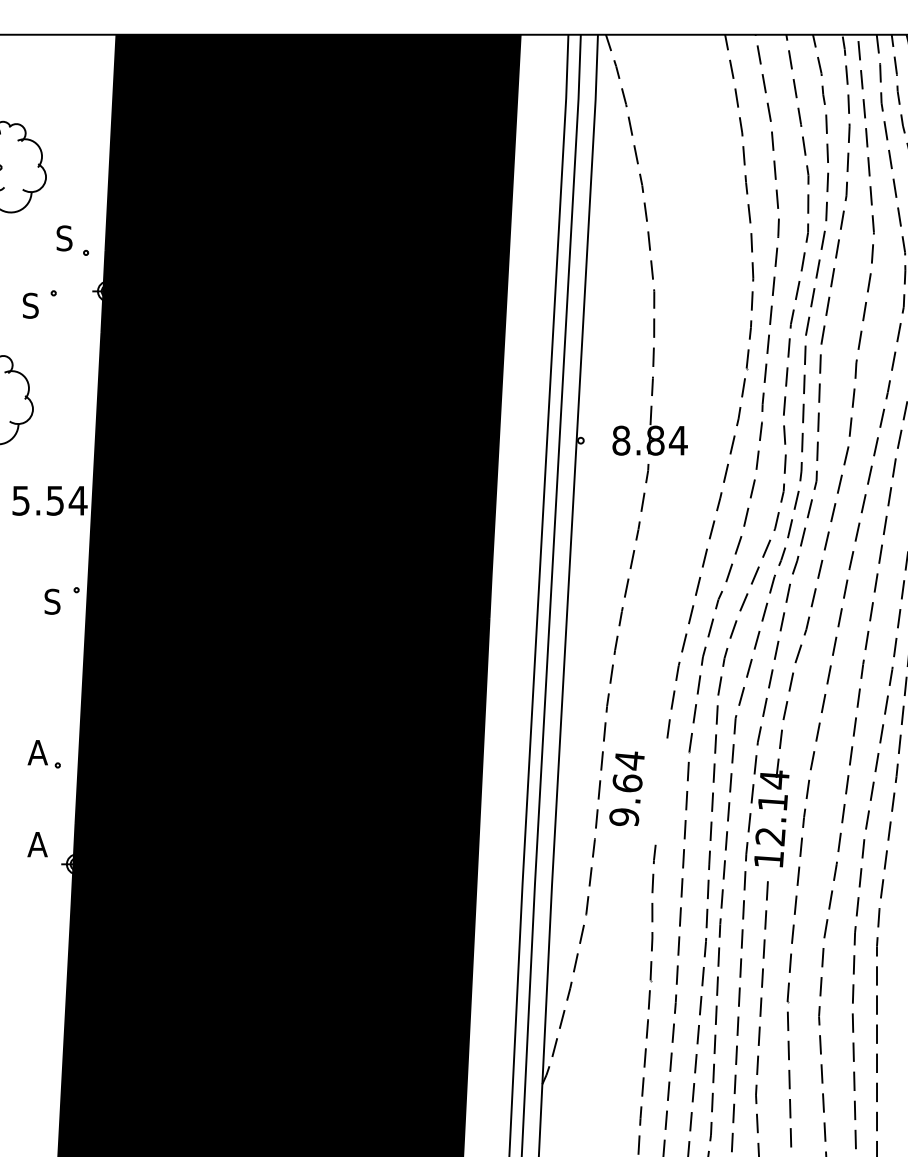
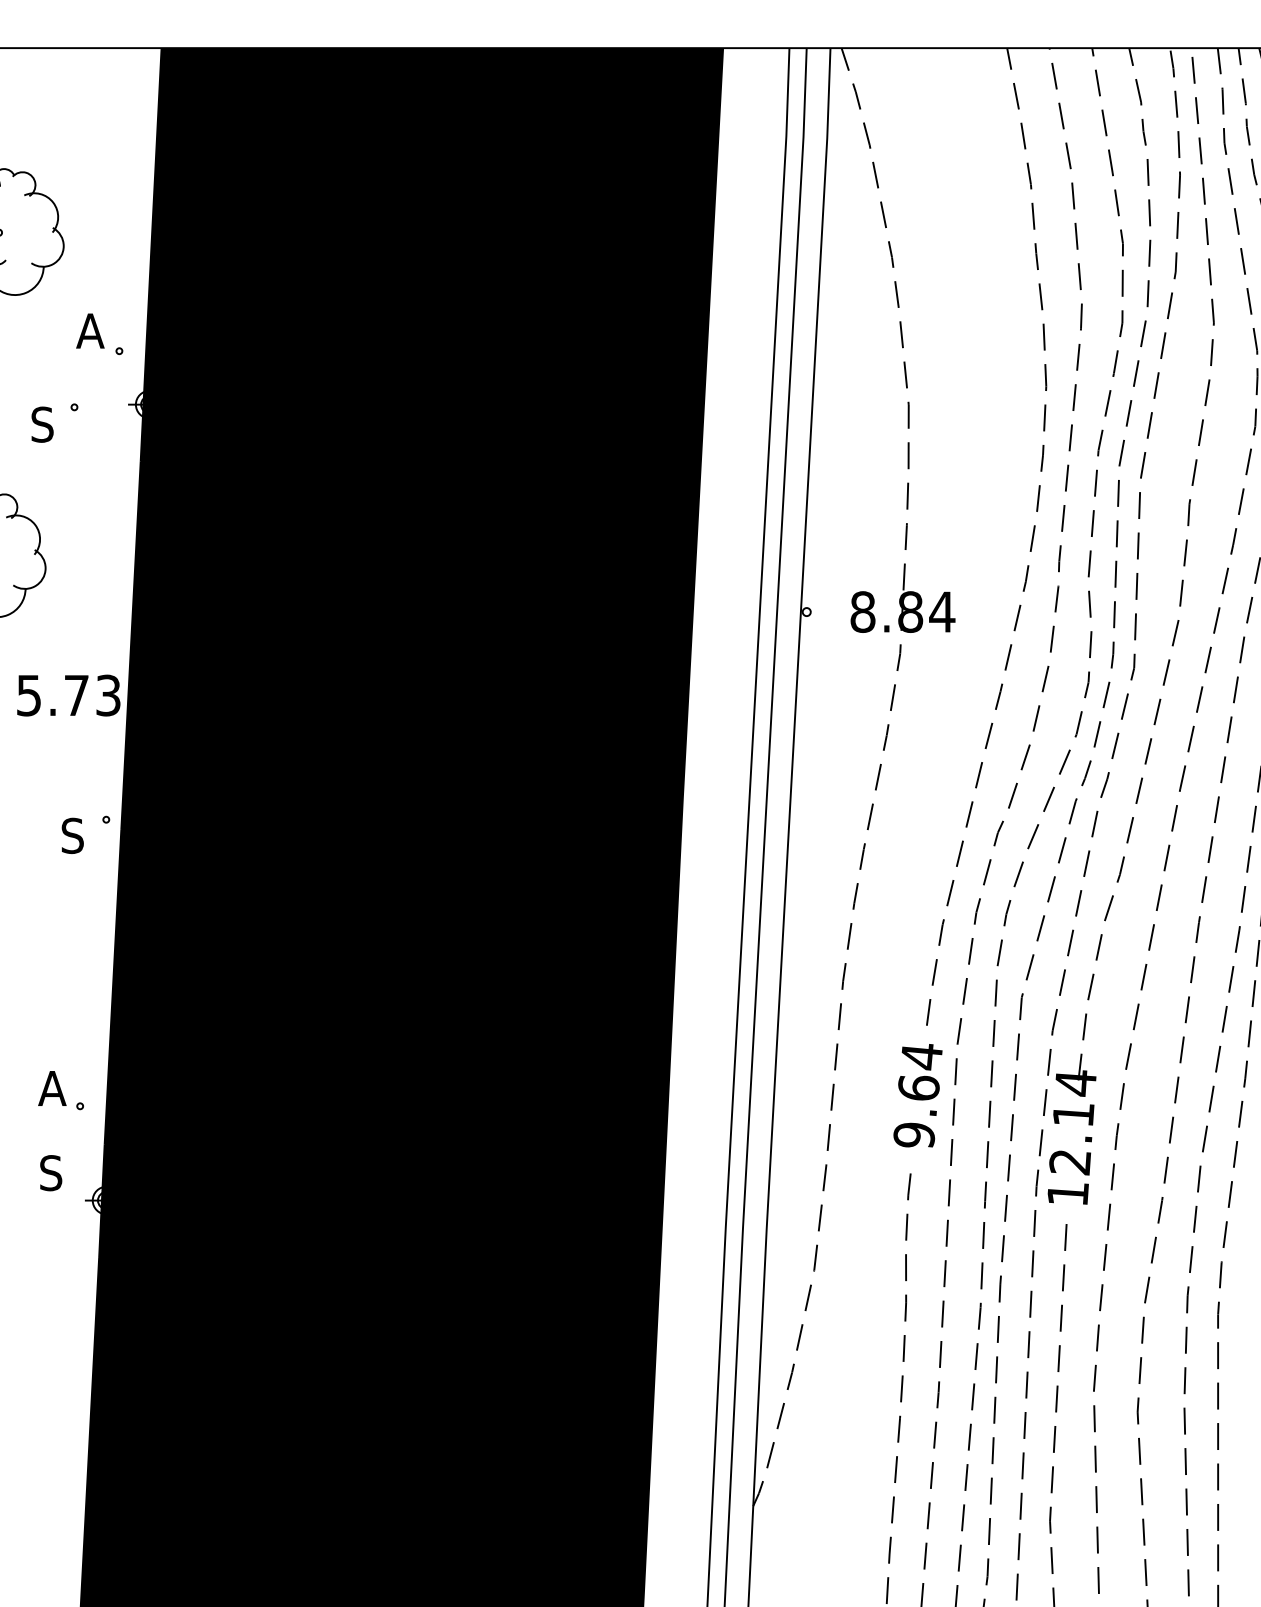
text: (65, 238) -> (90, 331), S -> A
text: (66, 500) -> (92, 695), 5.54 -> 5.73
part: (43, 754) -> (60, 1091), moved
text: (626, 788) -> (917, 1095), moved
text: (37, 844) -> (51, 1173), A -> S

